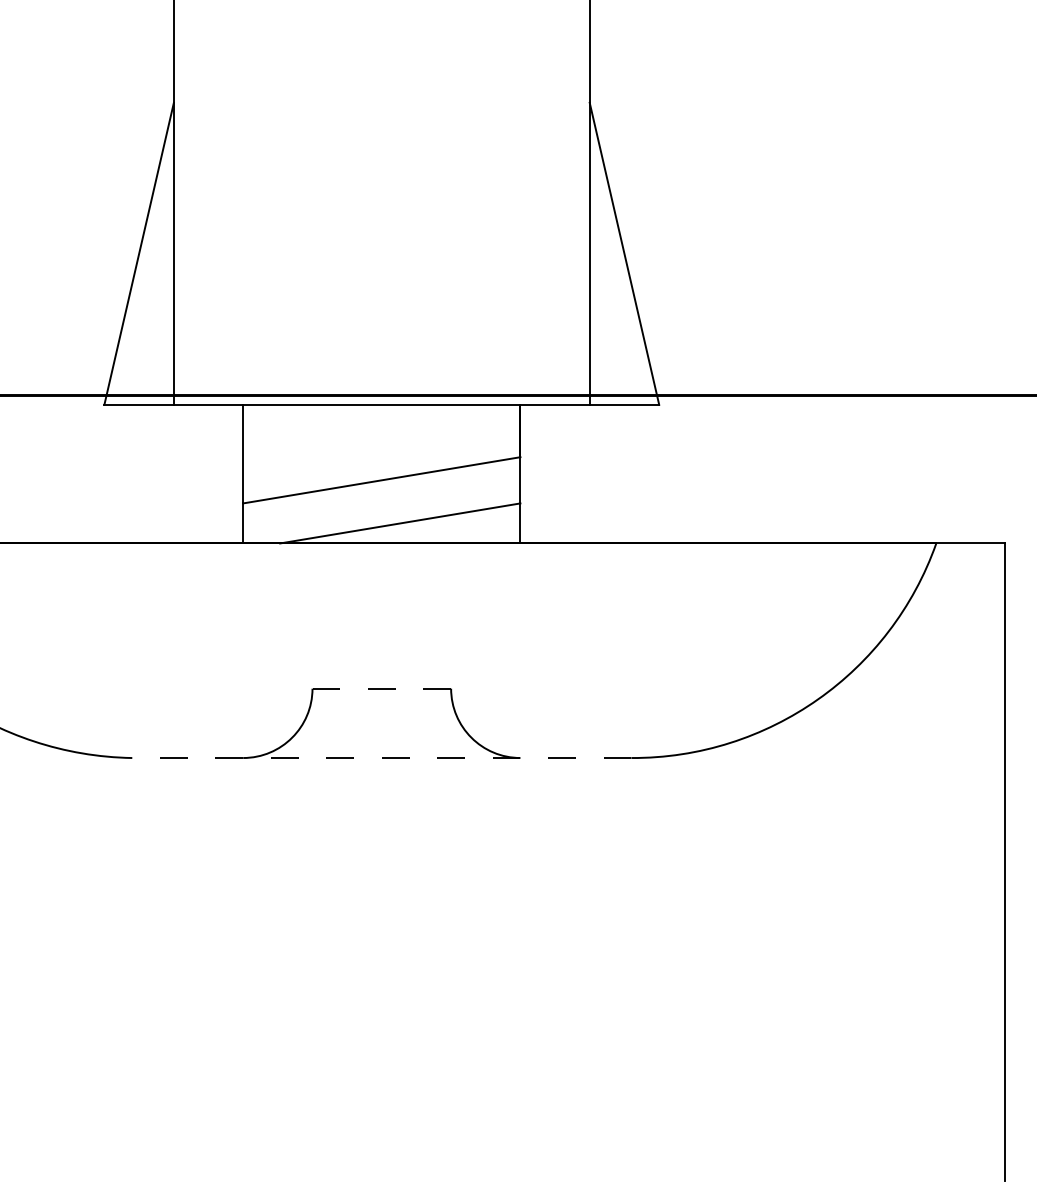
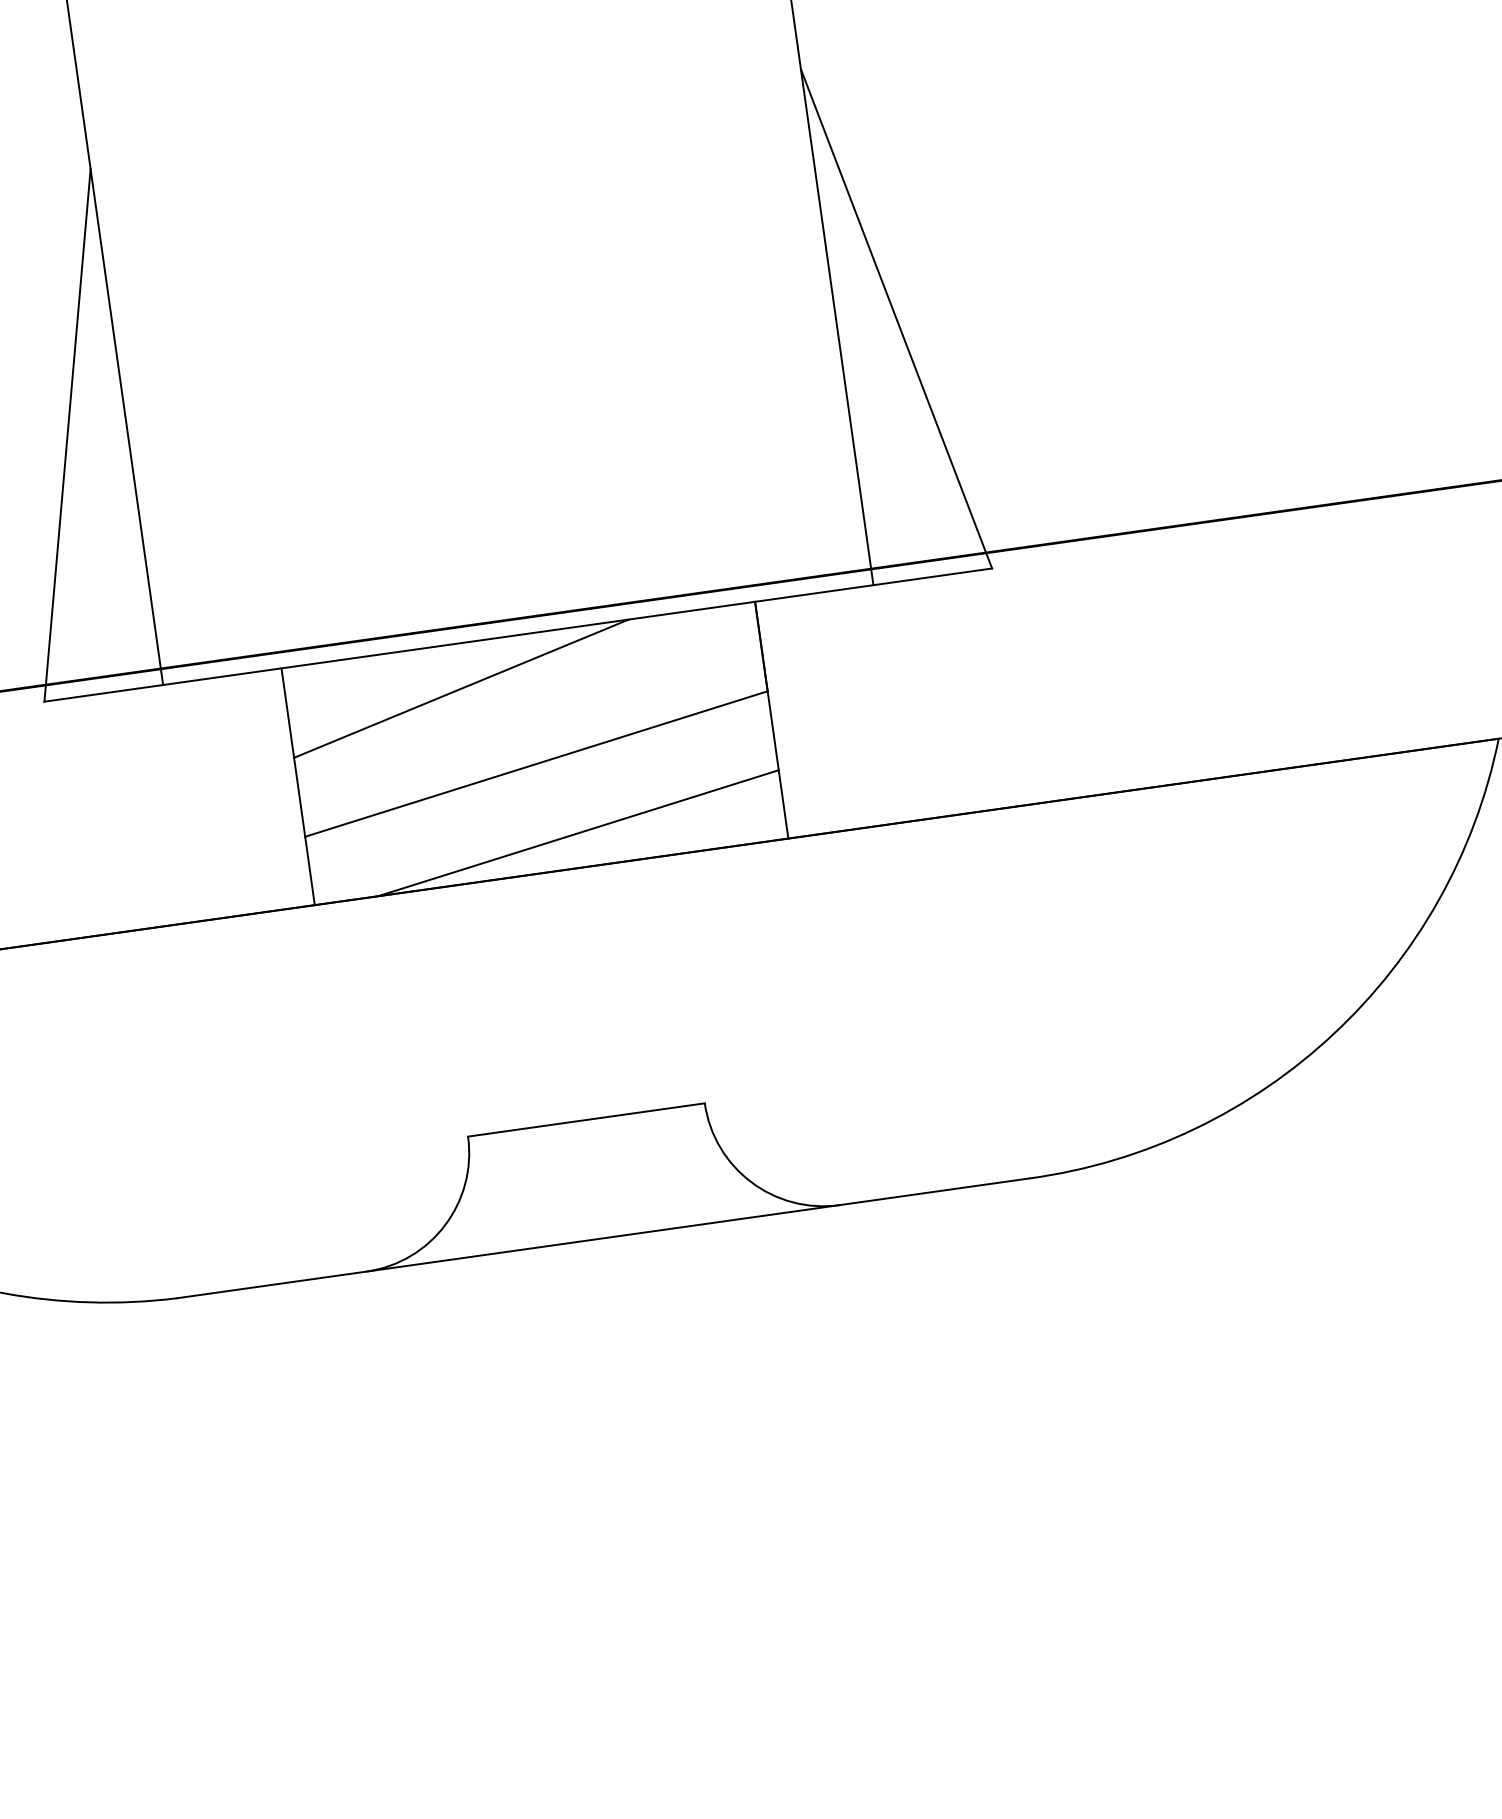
line: (344, 430) -> (460, 687), added
line: (382, 688) -> (587, 1119), dashed -> solid
line: (381, 758) -> (602, 1239), dashed -> solid

